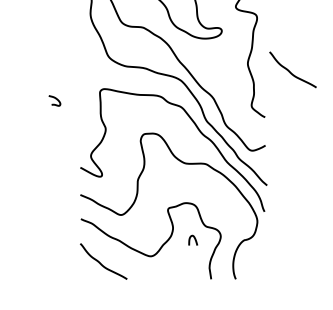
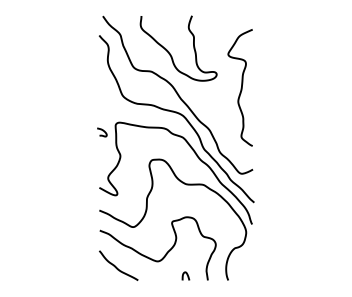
curve: (290, 70) -> (273, 107), removed
curve: (55, 99) -> (102, 131), moved
curve: (193, 239) -> (186, 275), moved

